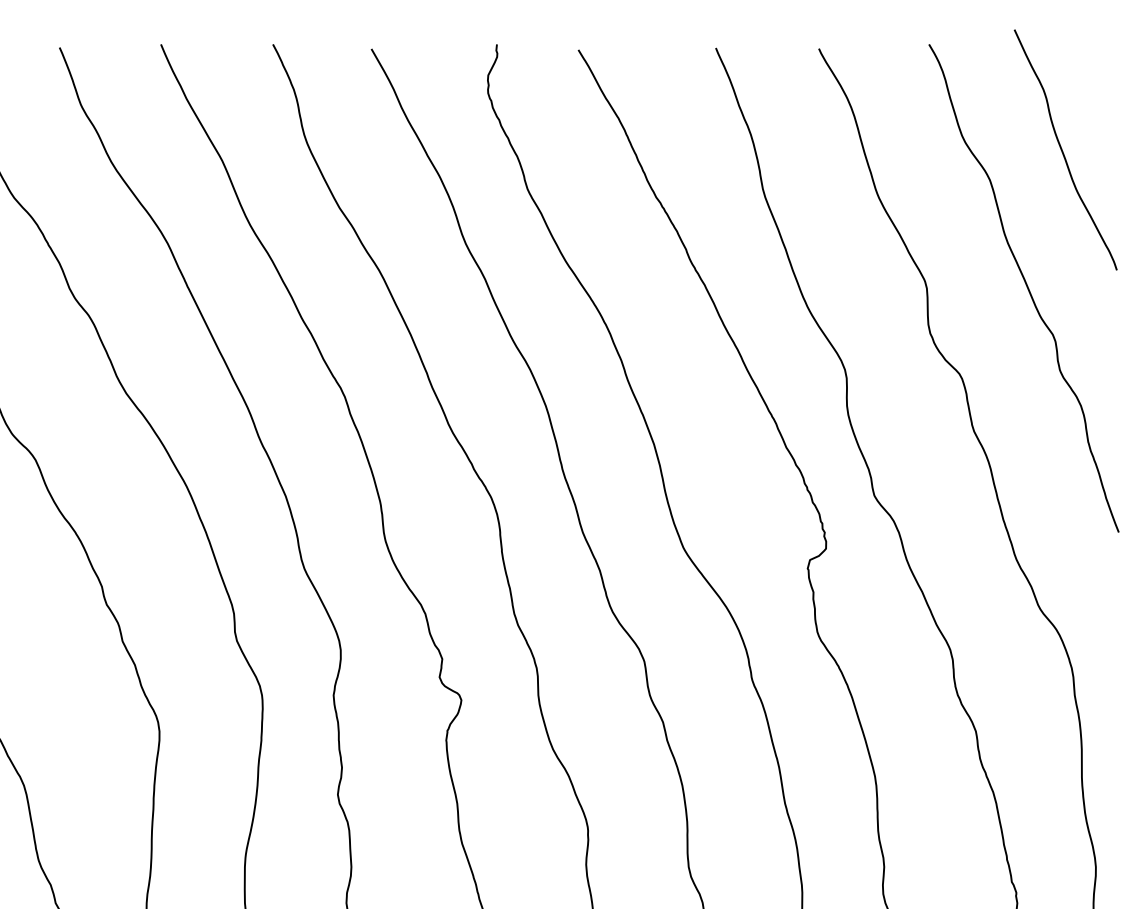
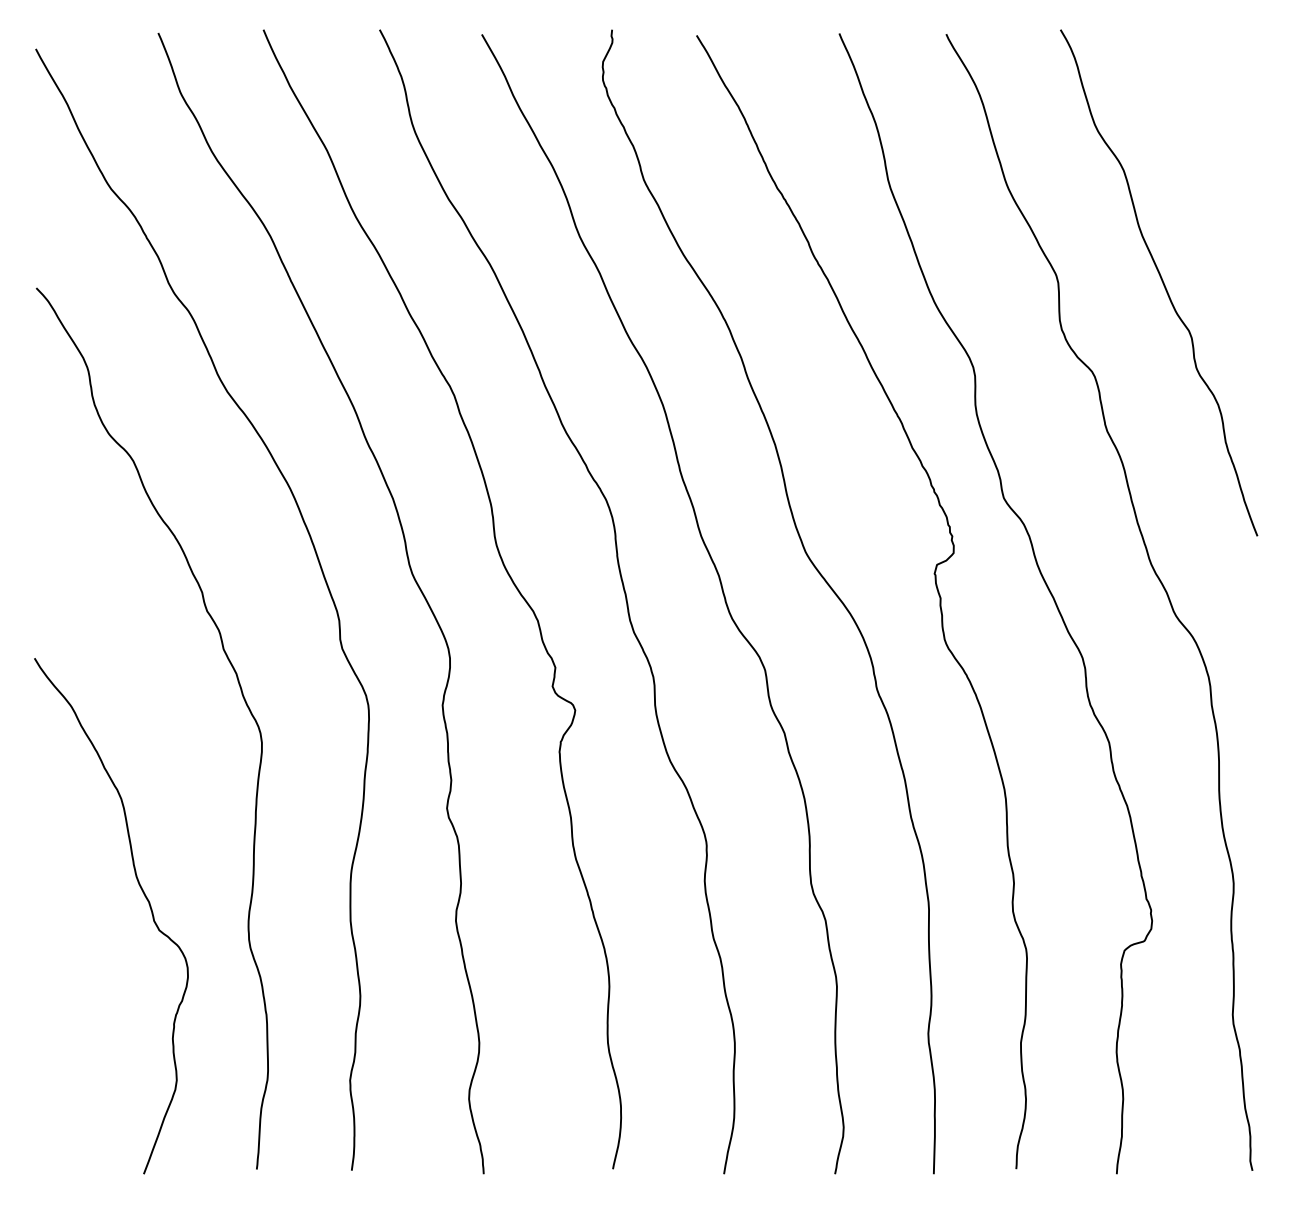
curve: (1063, 152) -> (1200, 141), removed

